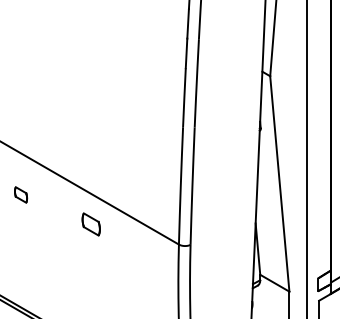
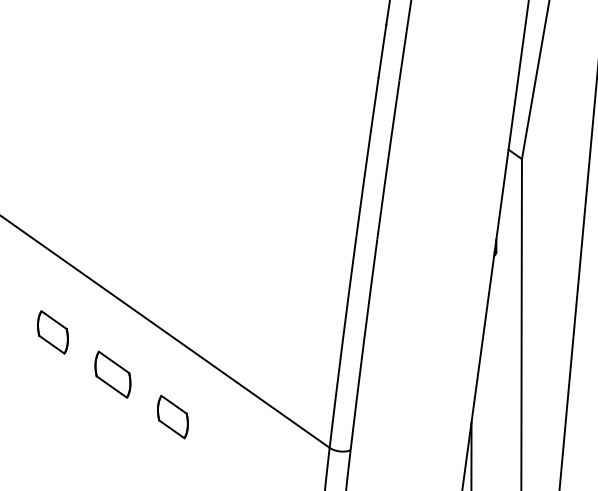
part: (20, 194) -> (52, 331), size x1.43
part: (56, 215) -> (113, 375), added
part: (90, 224) -> (171, 416), moved

